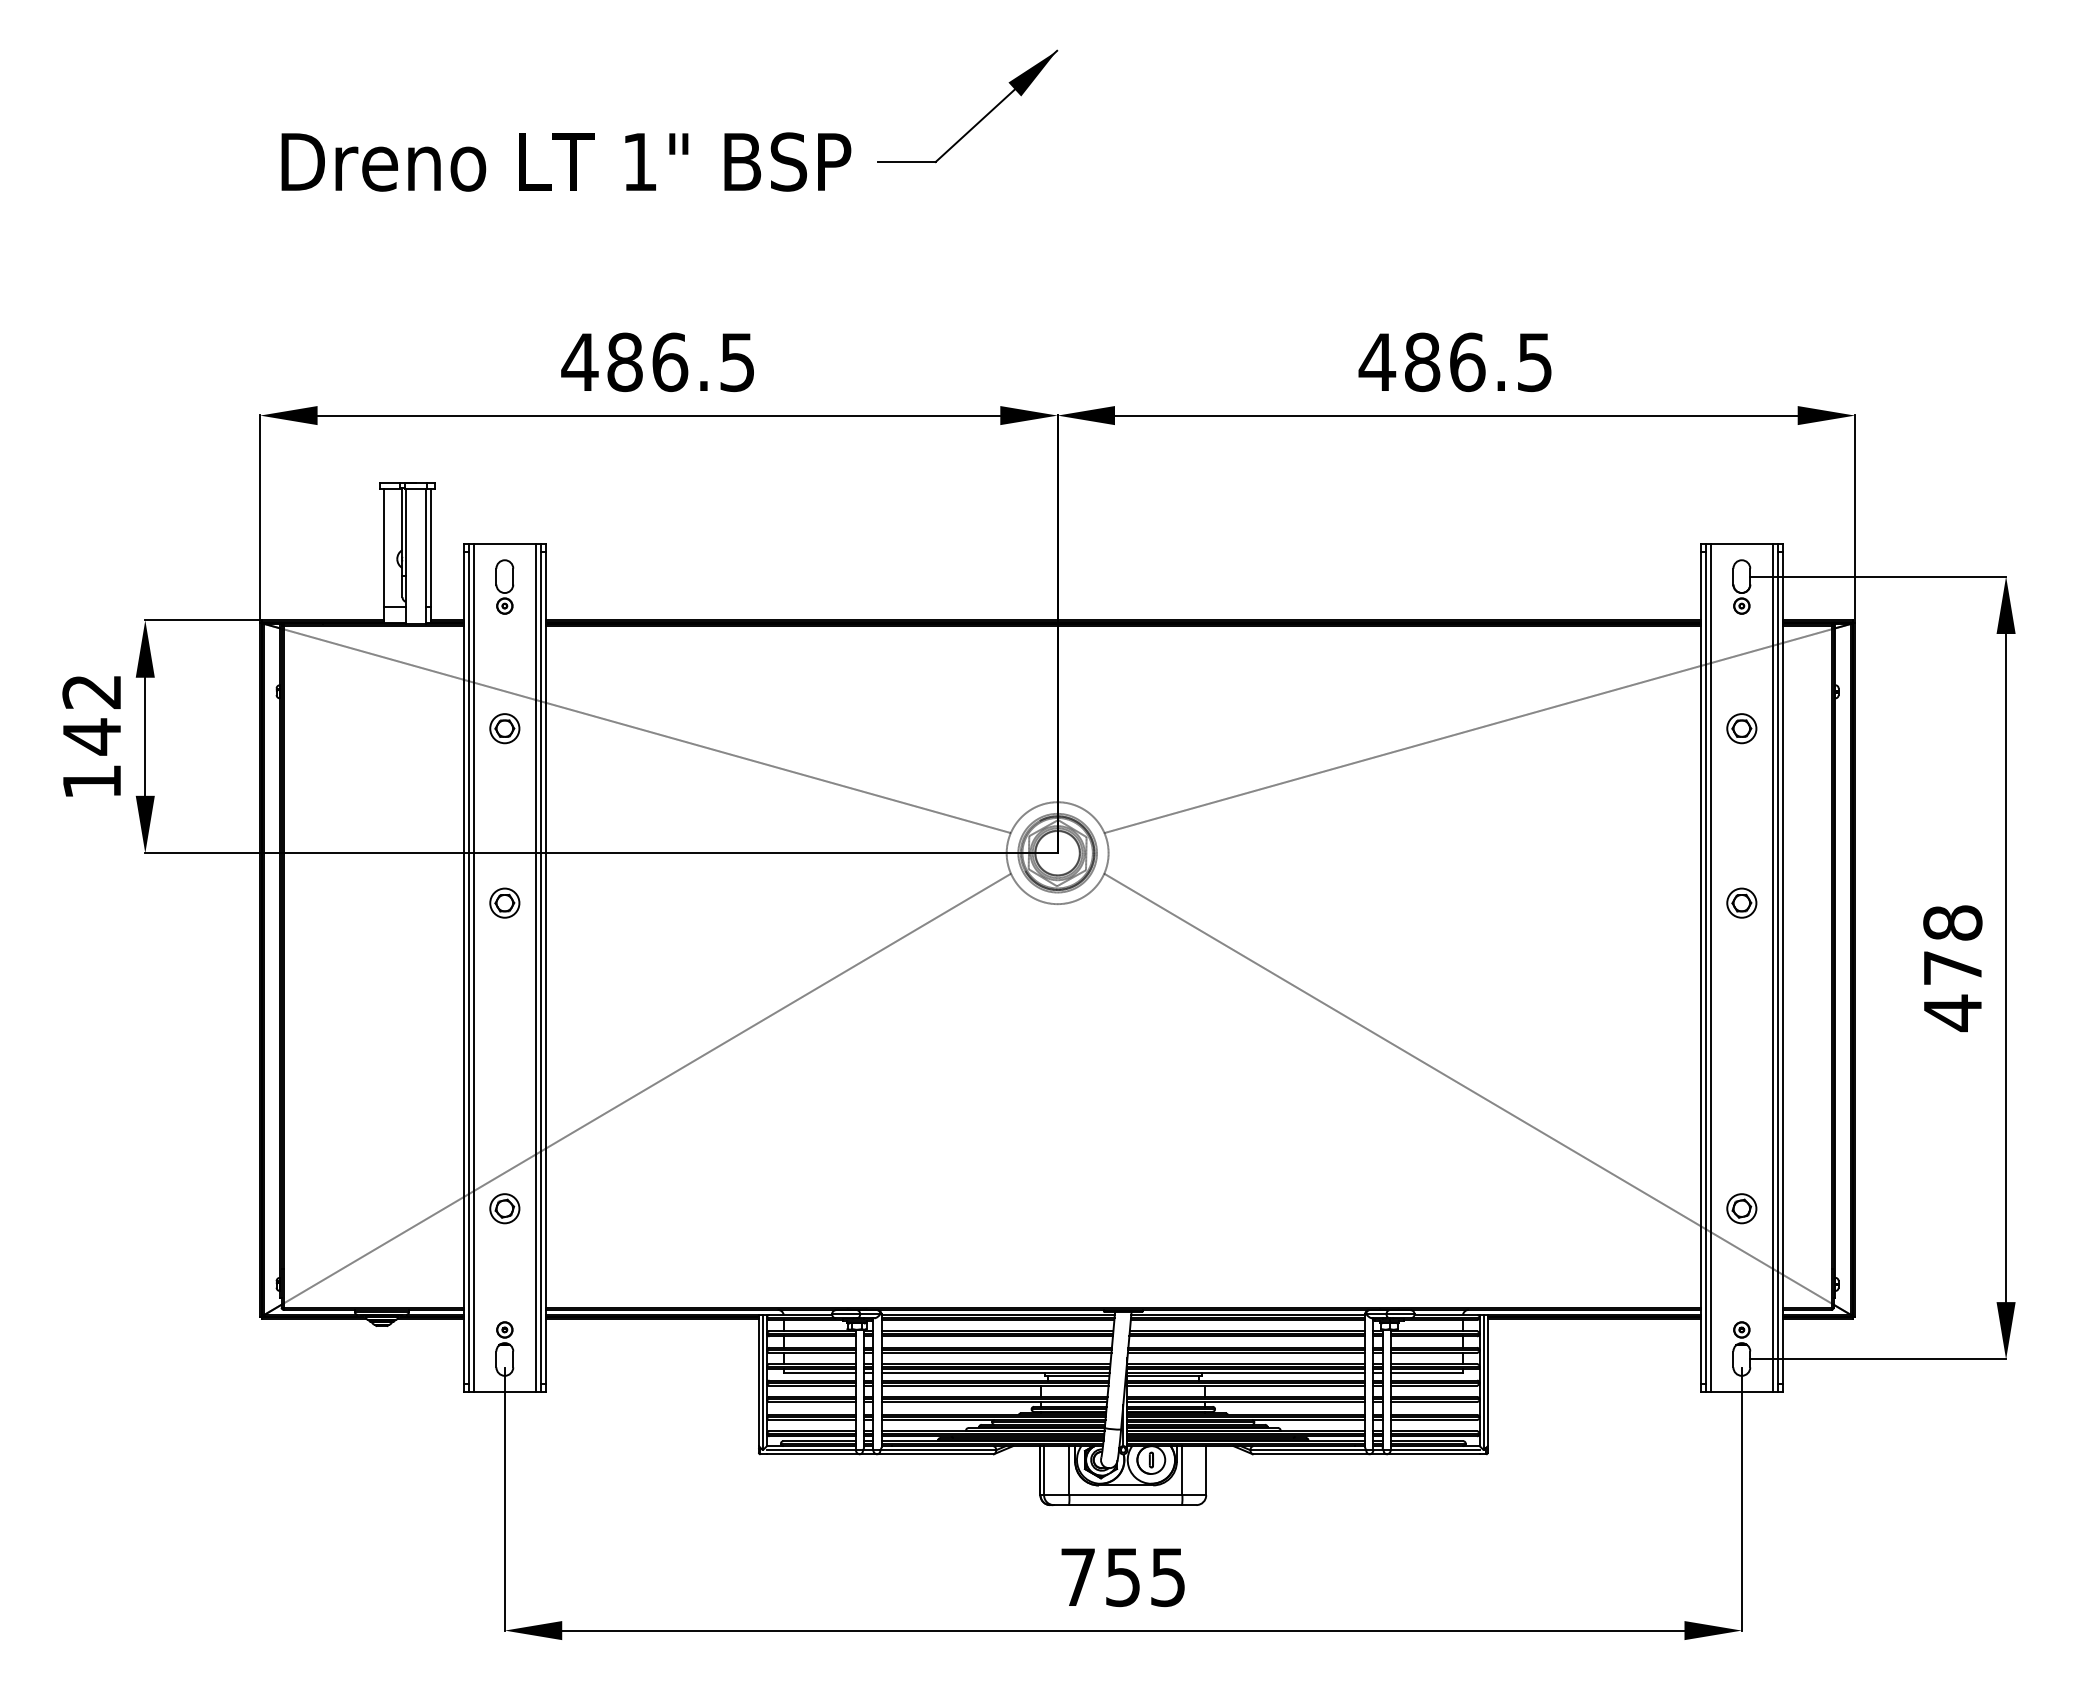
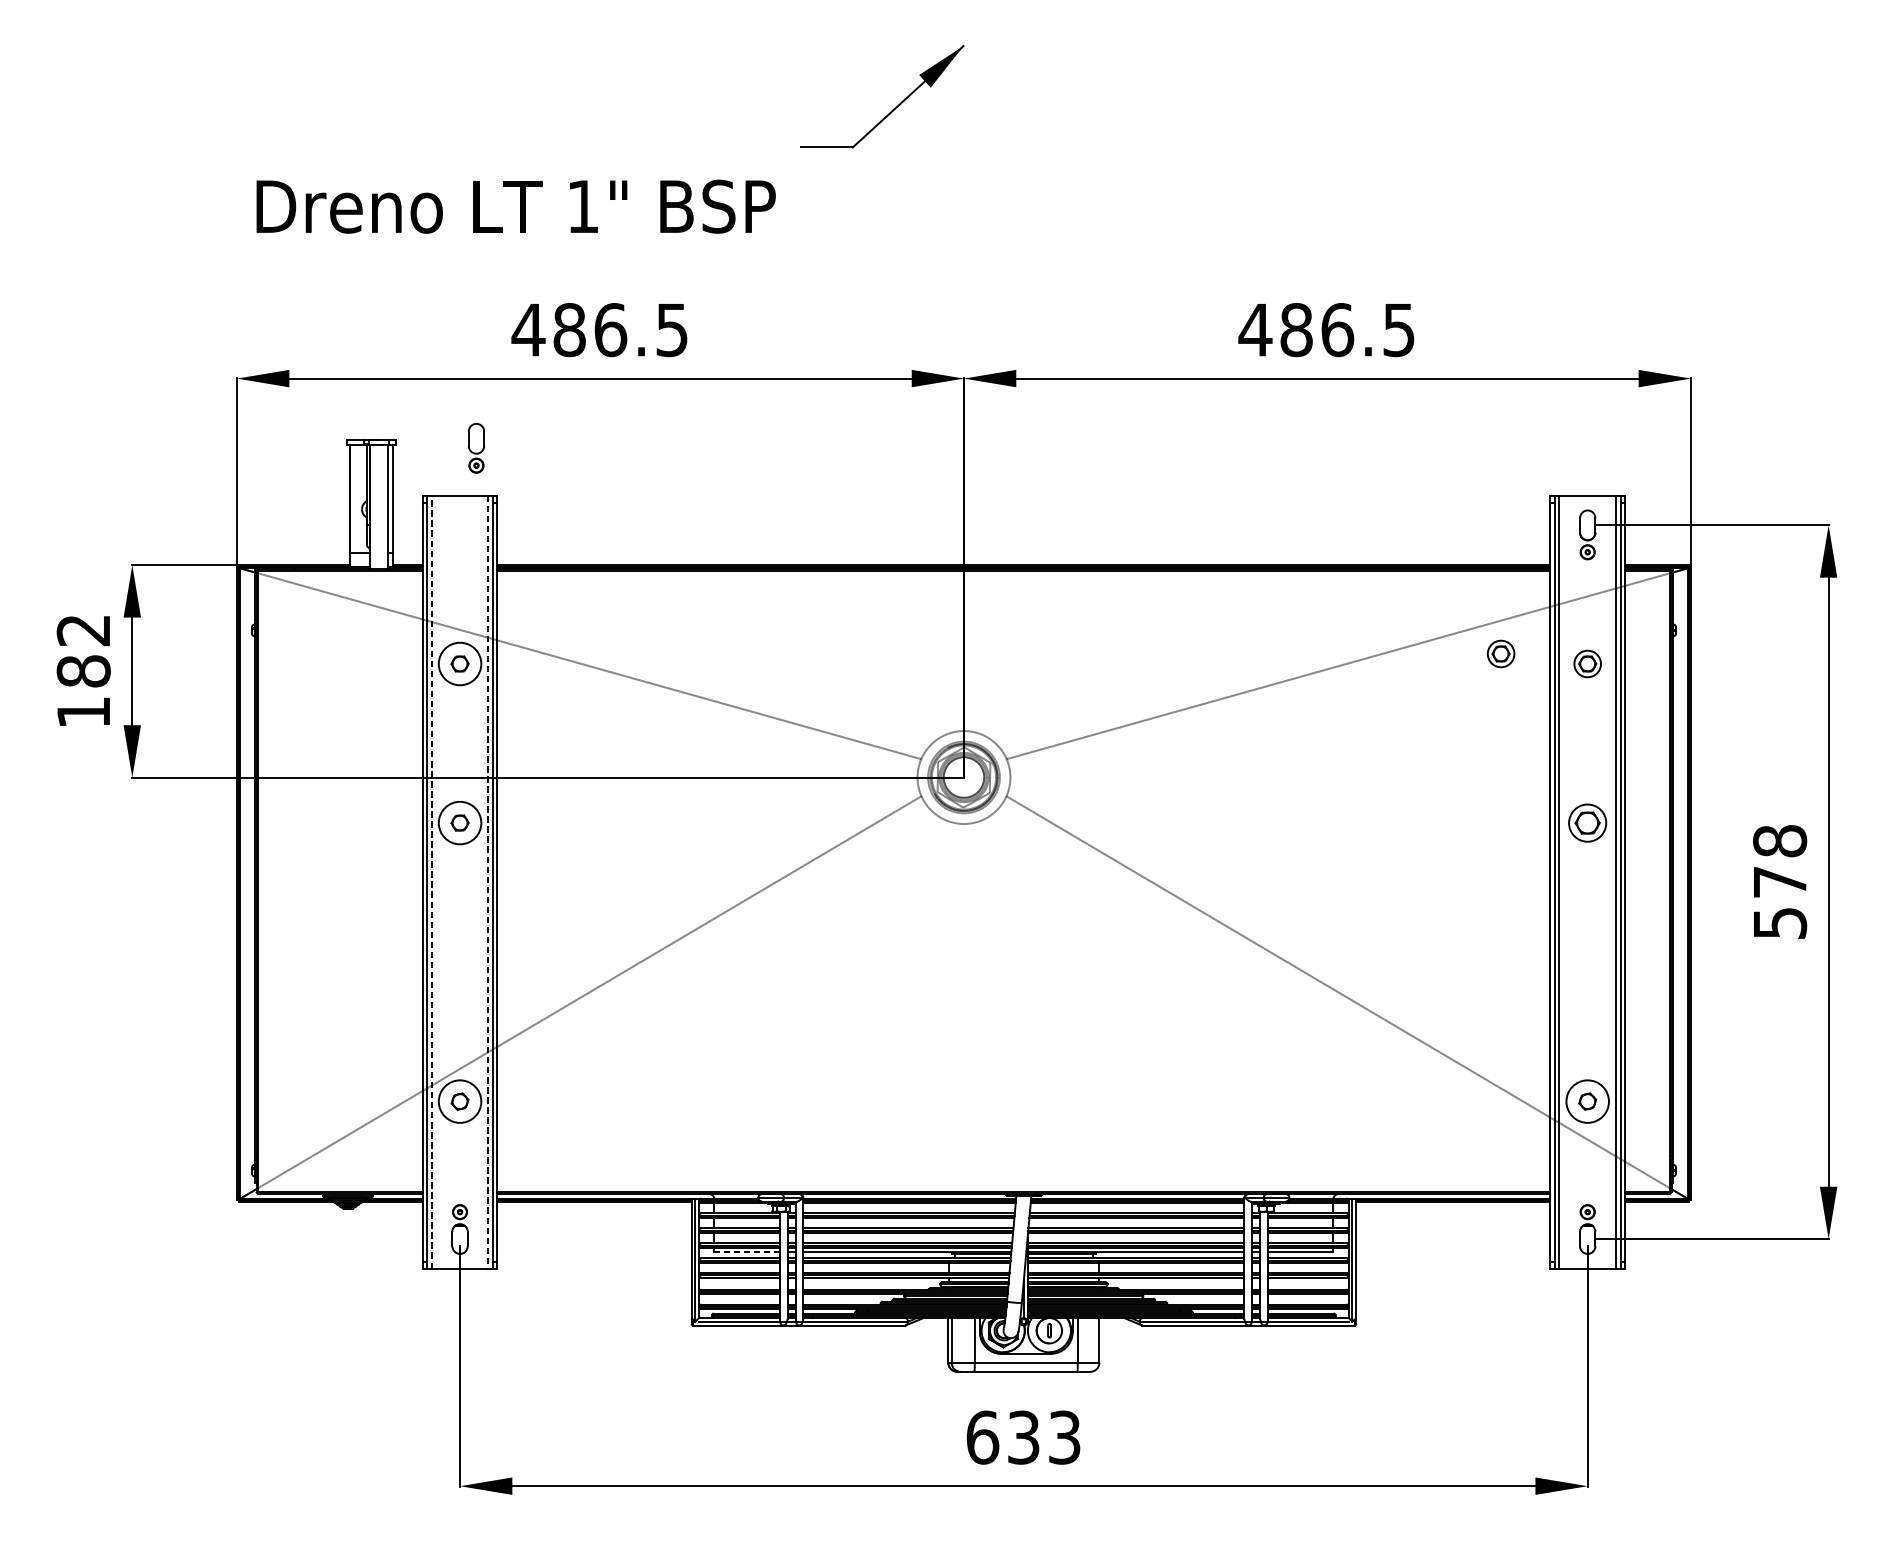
text: (566, 161) -> (516, 206), moved
part: (504, 586) -> (476, 447), moved
part: (1646, 717) -> (1500, 653), added
circle: (504, 728) -> (459, 663), size x1.6
text: (91, 736) -> (83, 671), 142 -> 182
circle: (504, 902) -> (459, 822), size x1.6
part: (1741, 902) -> (1587, 822), size x1.4
line: (473, 967) -> (431, 881), solid -> dashed
line: (535, 968) -> (488, 882), solid -> dashed
text: (1953, 1013) -> (1780, 923), 478 -> 578
circle: (504, 1208) -> (459, 1101), size x1.6
circle: (1741, 1208) -> (1587, 1101), size x1.6
line: (819, 1373) -> (746, 1251), solid -> dashed
text: (1122, 1577) -> (1023, 1437), 755 -> 633

